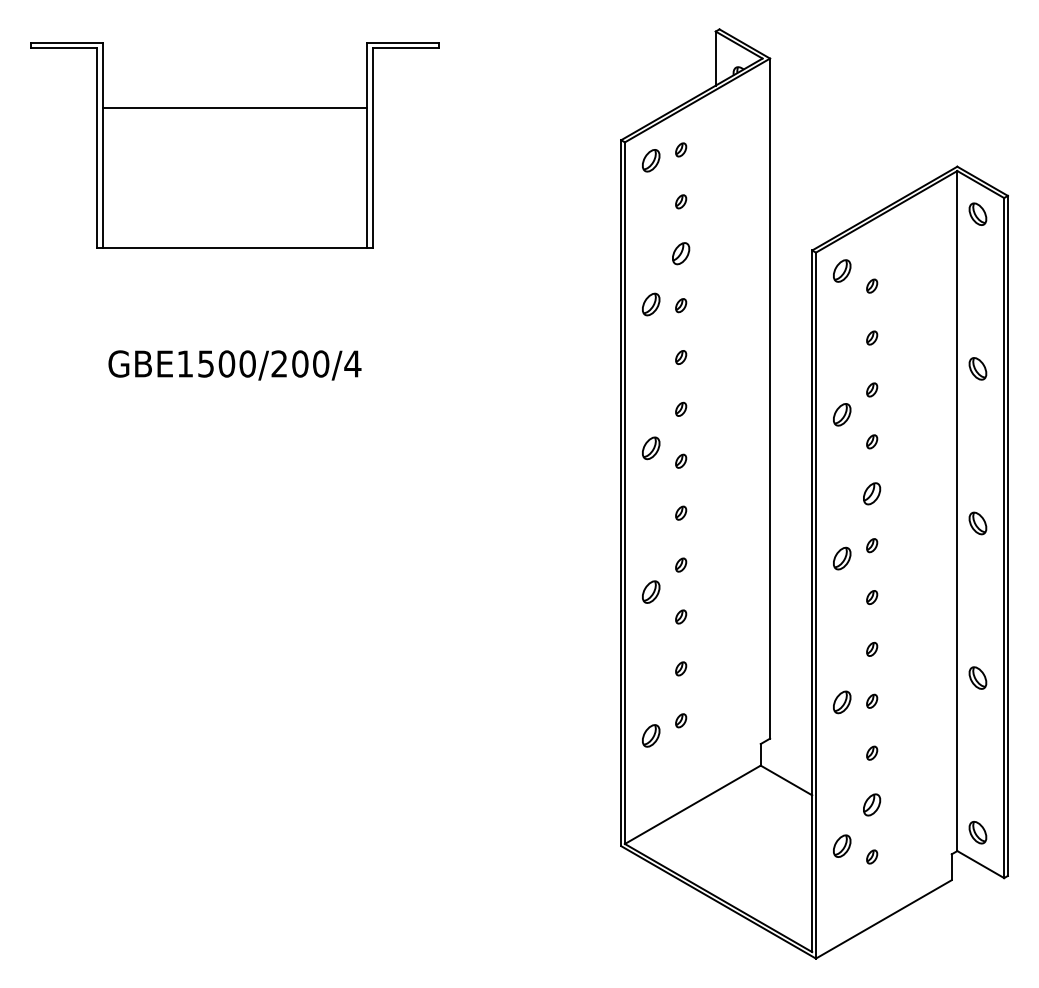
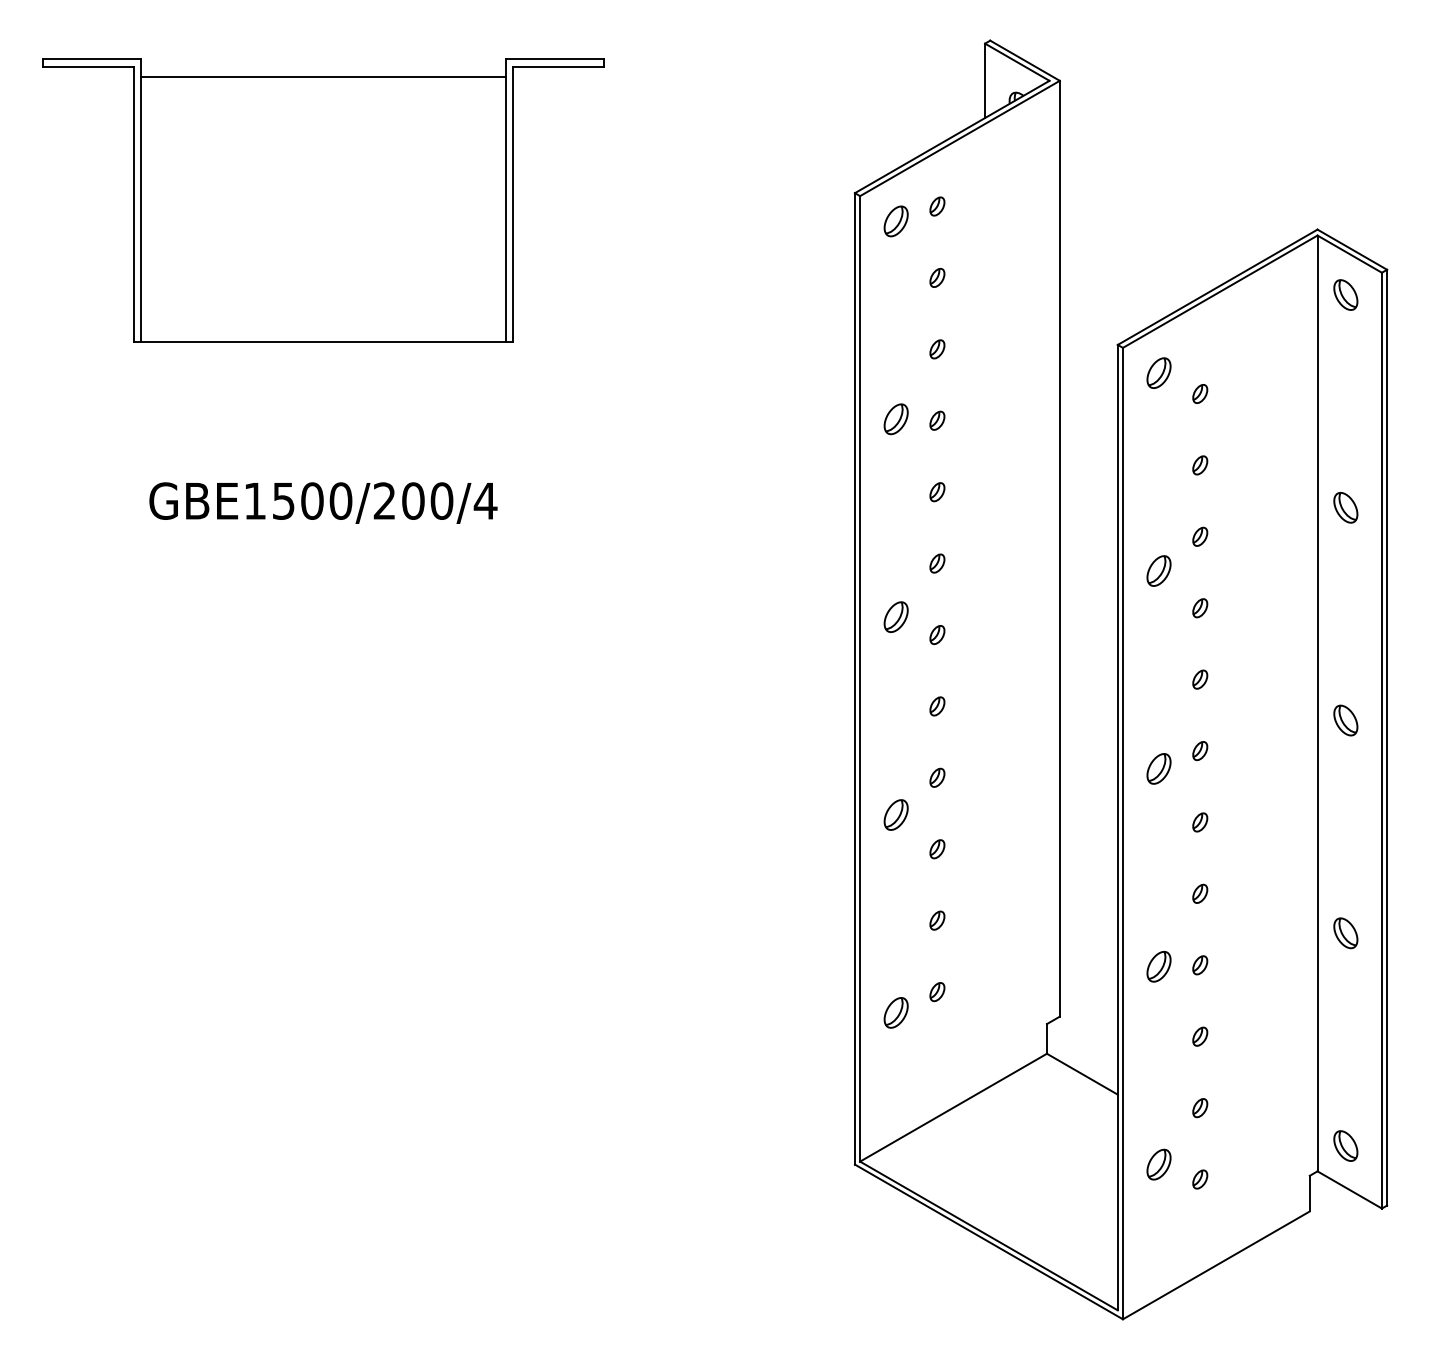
line: (234, 108) -> (323, 77), moved
part: (681, 253) -> (937, 349), size x0.62
part: (872, 493) -> (1200, 679), size x0.62
part: (872, 805) -> (1200, 1108), size x0.62

